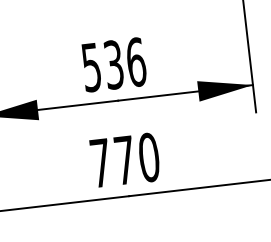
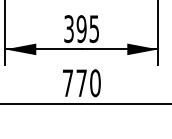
text: (113, 65) -> (81, 29), 536 -> 395

